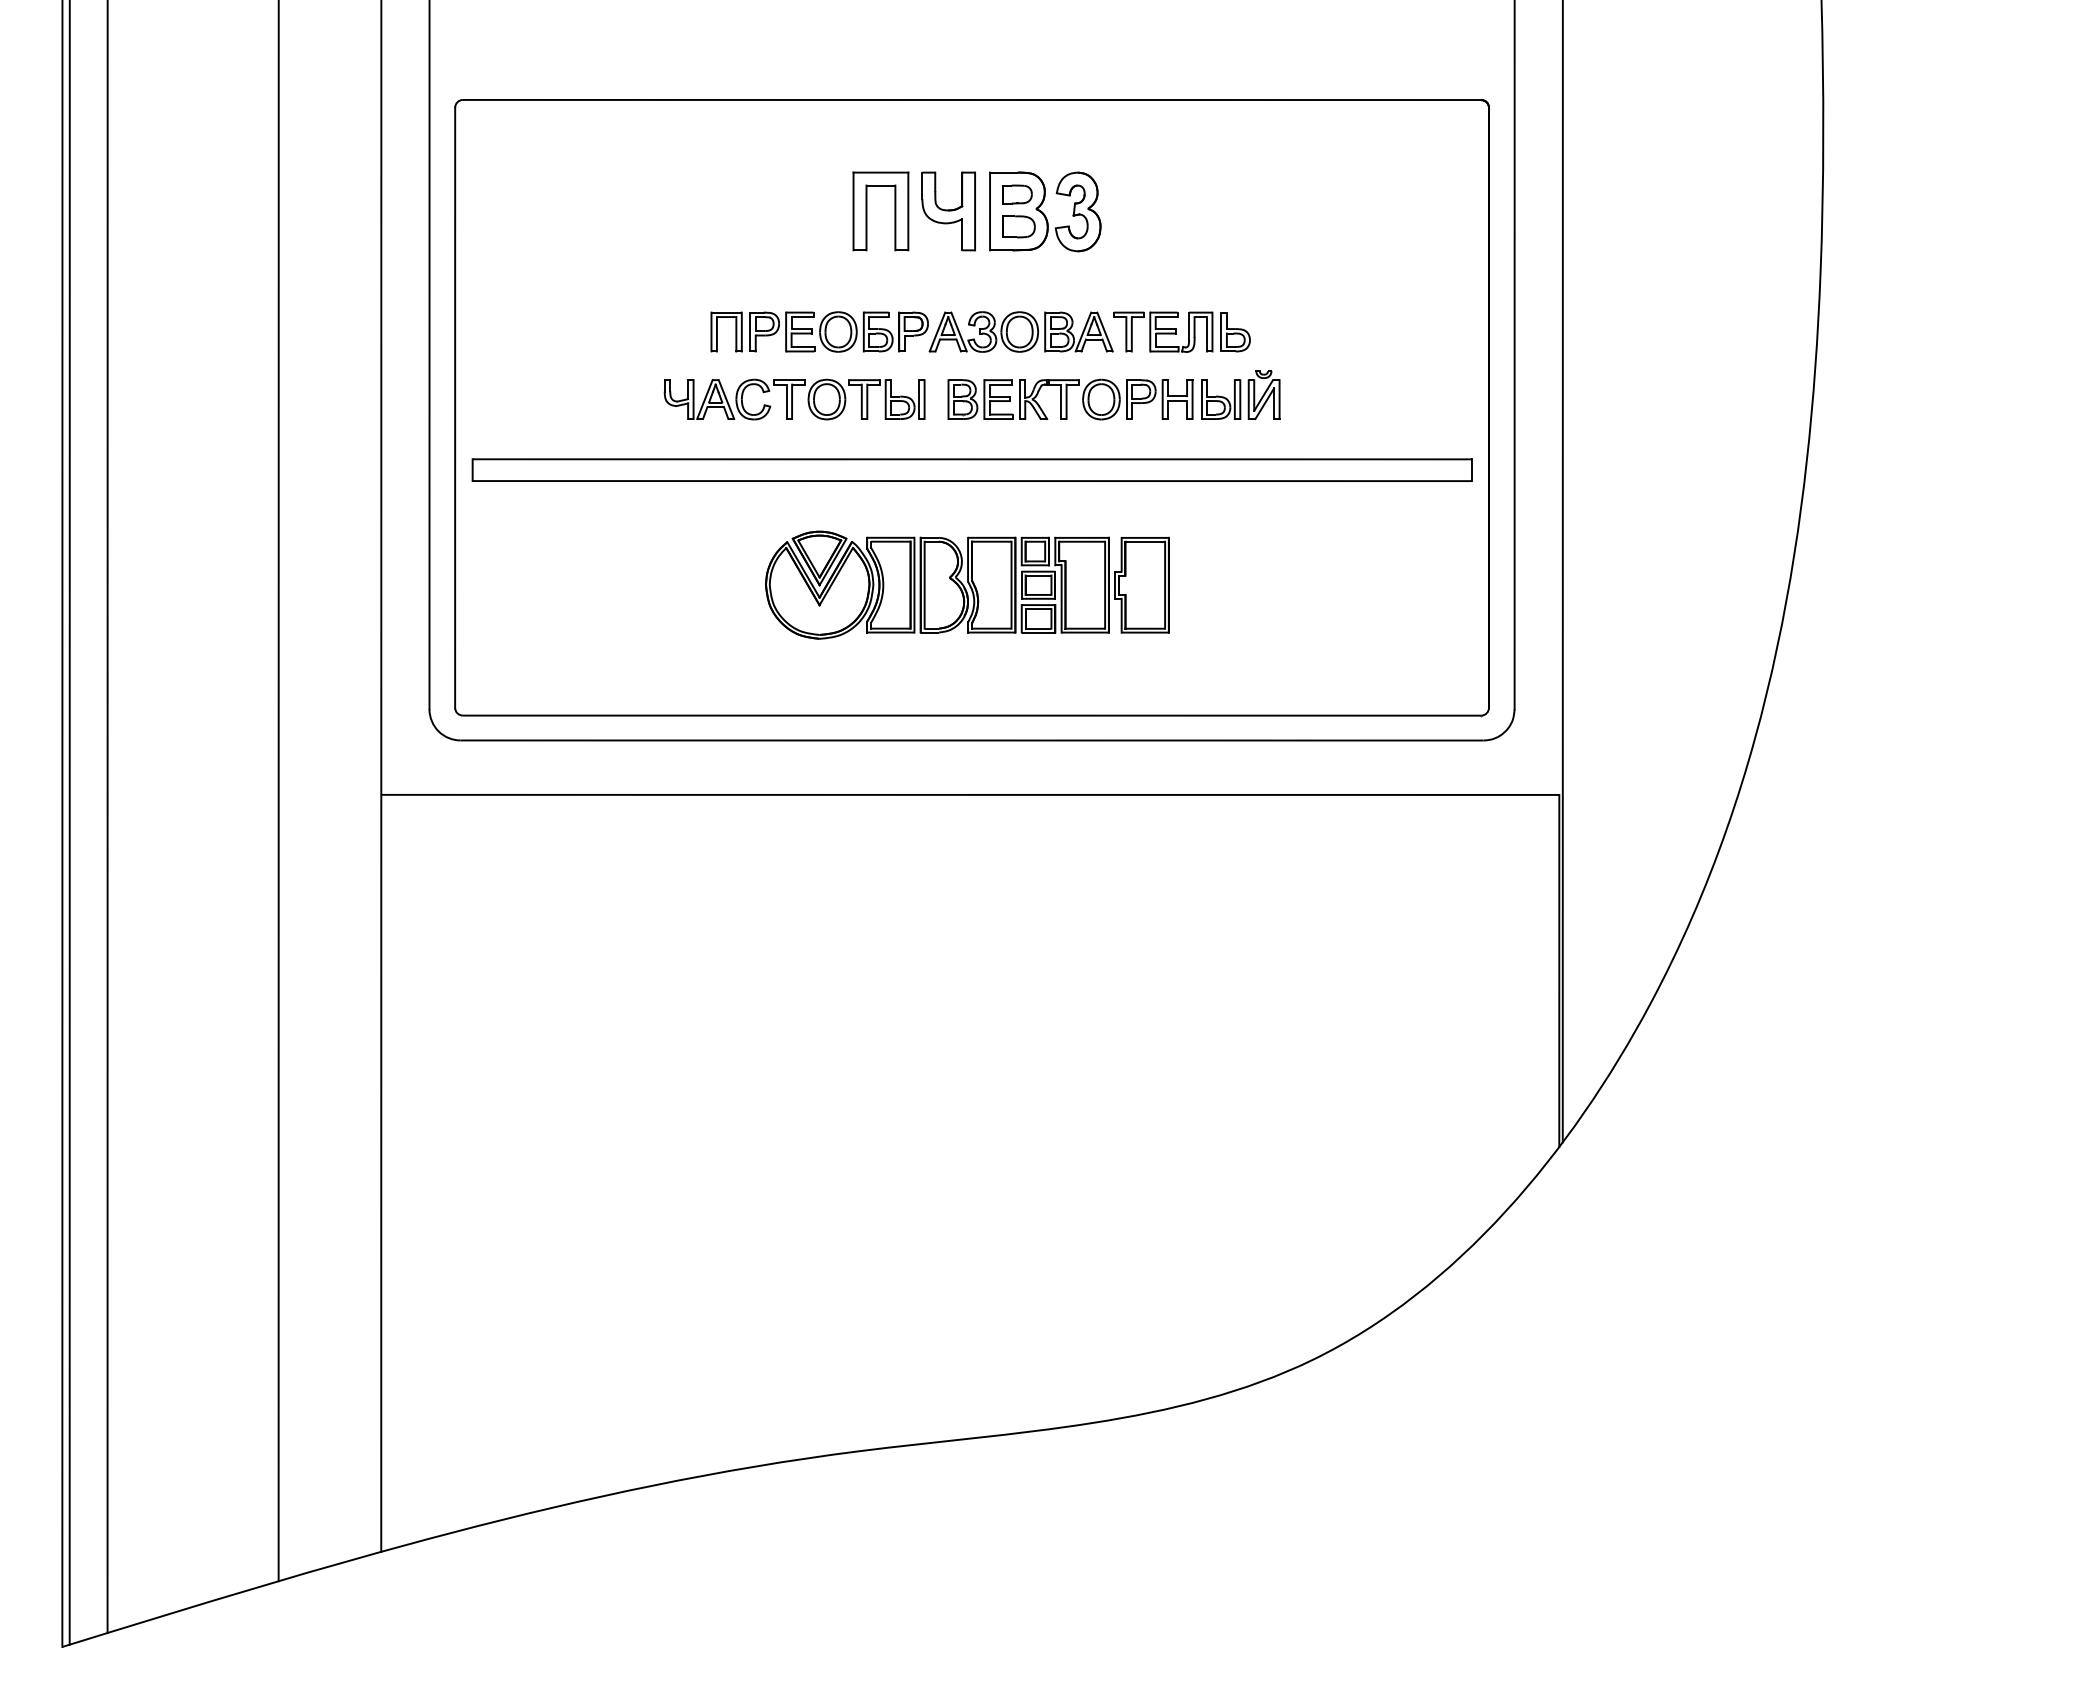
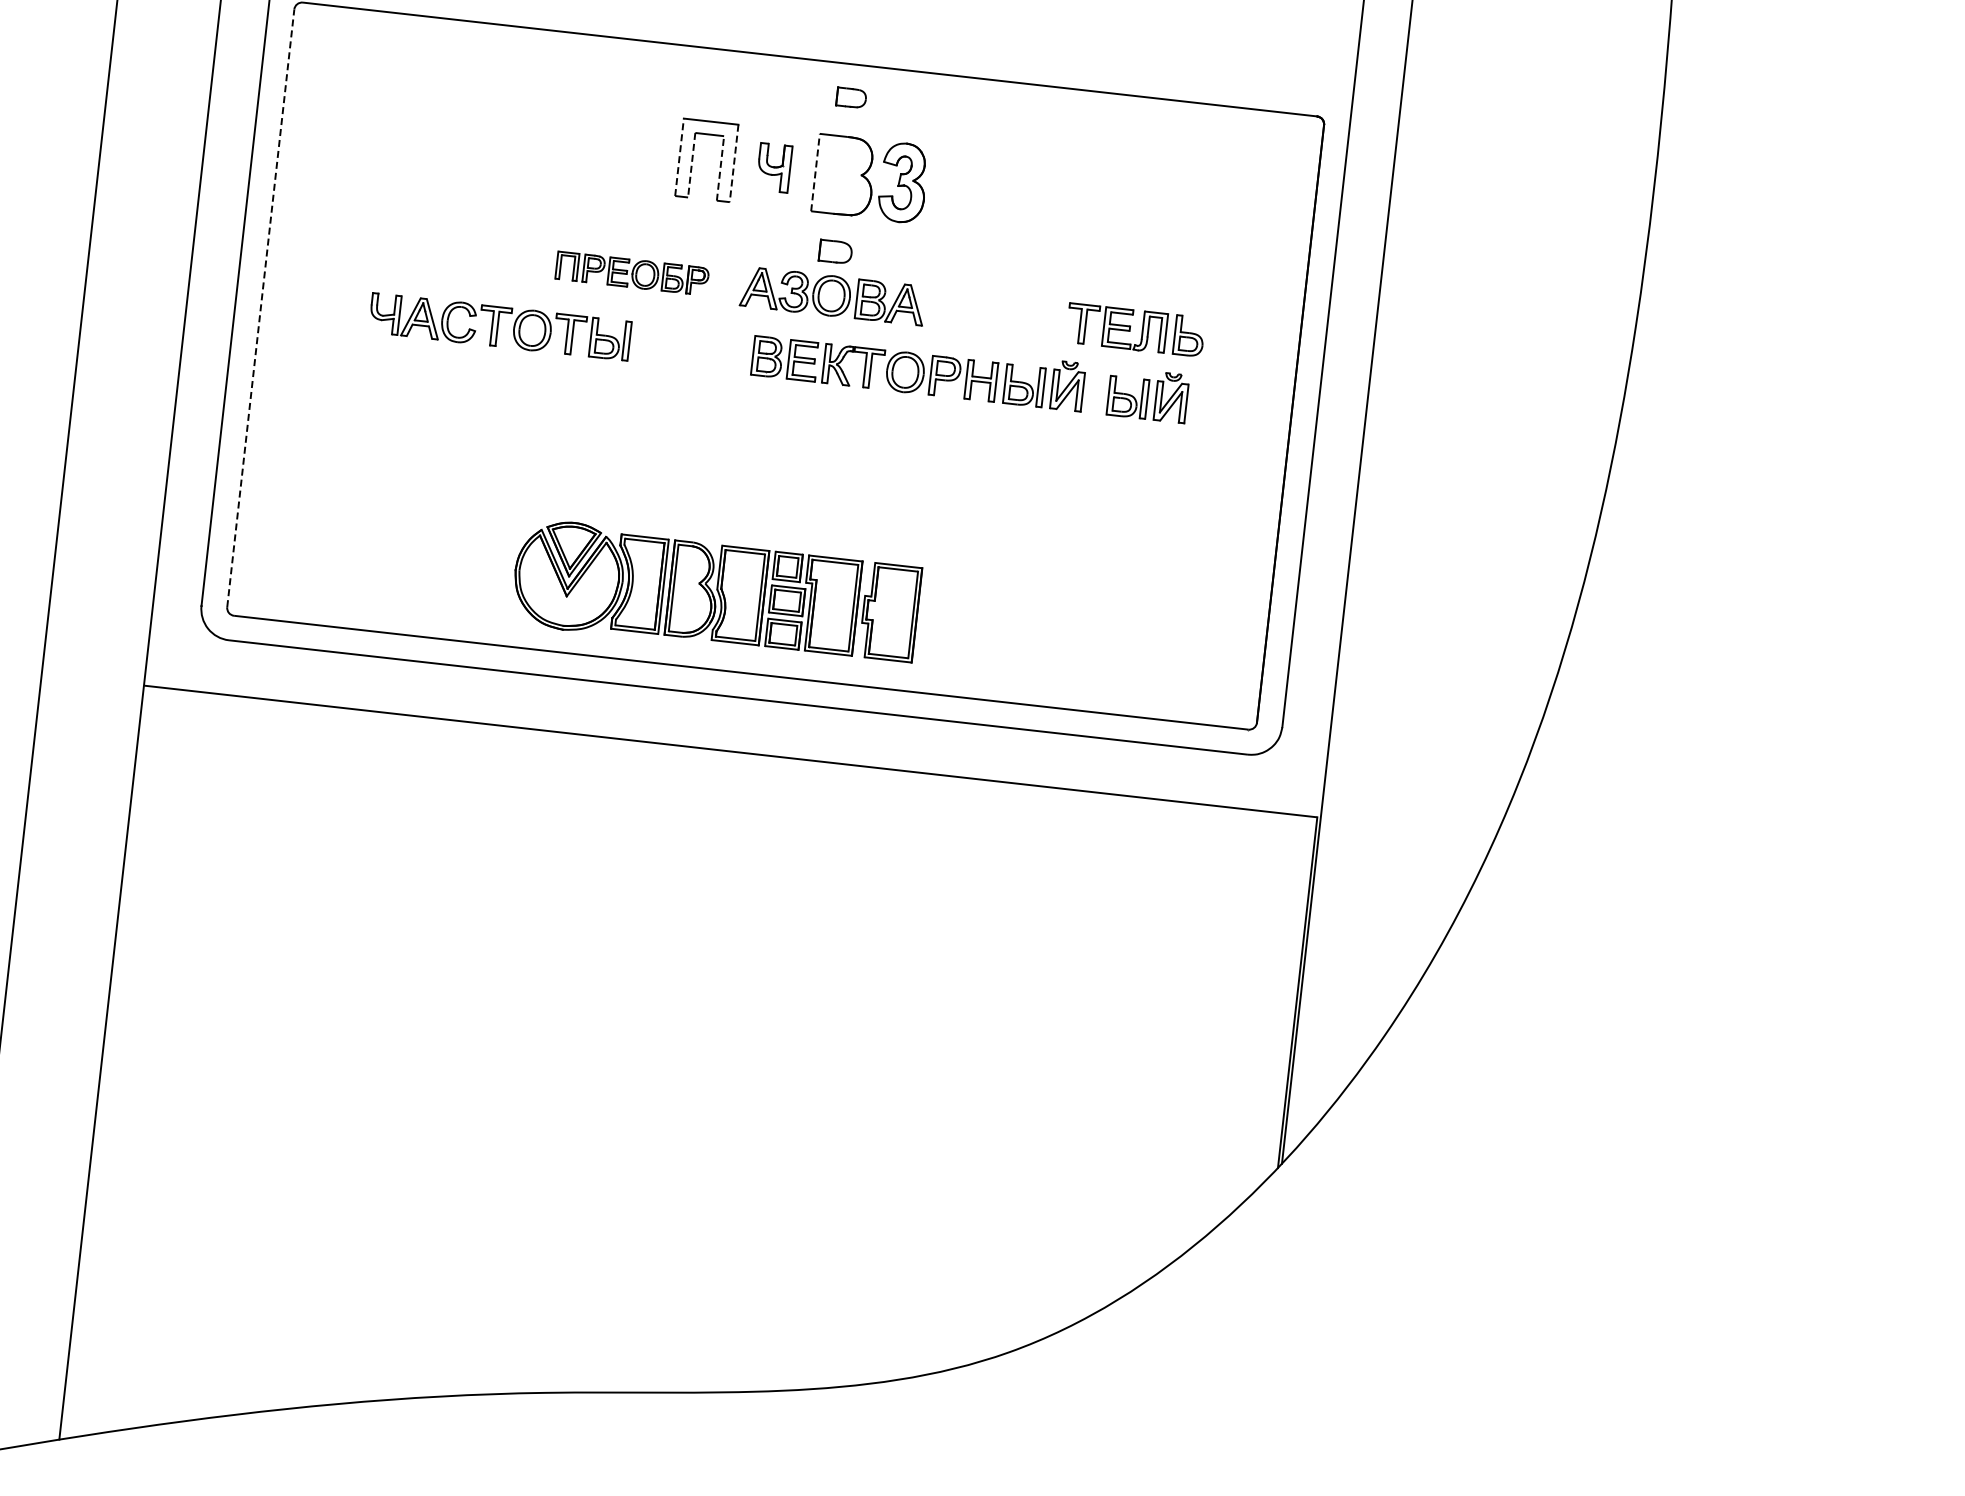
part: (1017, 194) -> (851, 97), moved
line: (853, 211) -> (679, 157), solid -> dashed
line: (908, 211) -> (734, 163), solid -> dashed
part: (948, 211) -> (774, 167), size x0.6
line: (990, 211) -> (815, 172), solid -> dashed
line: (895, 217) -> (720, 168), solid -> dashed
line: (866, 218) -> (691, 165), solid -> dashed
part: (1018, 226) -> (835, 251), moved
part: (819, 331) -> (632, 273), size x0.7
part: (1181, 331) -> (1135, 329), moved
part: (1344, 395) -> (1147, 395), added
part: (794, 399) -> (500, 326), moved
line: (455, 407) -> (261, 308), solid -> dashed
part: (971, 469) -> (768, 427), removed
part: (967, 584) -> (716, 592), moved

